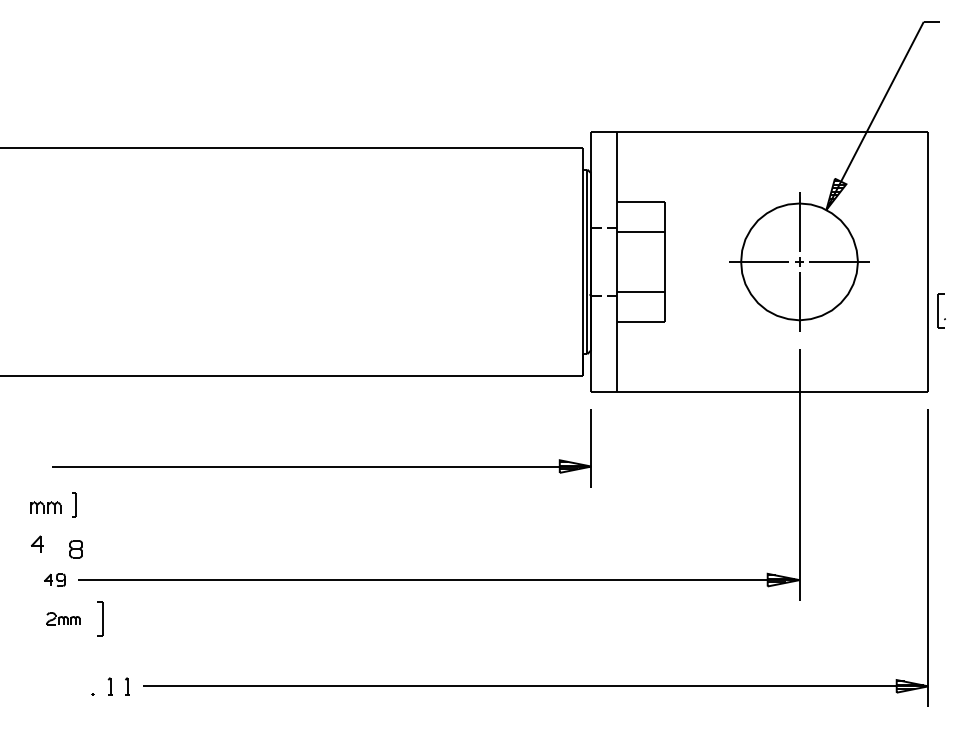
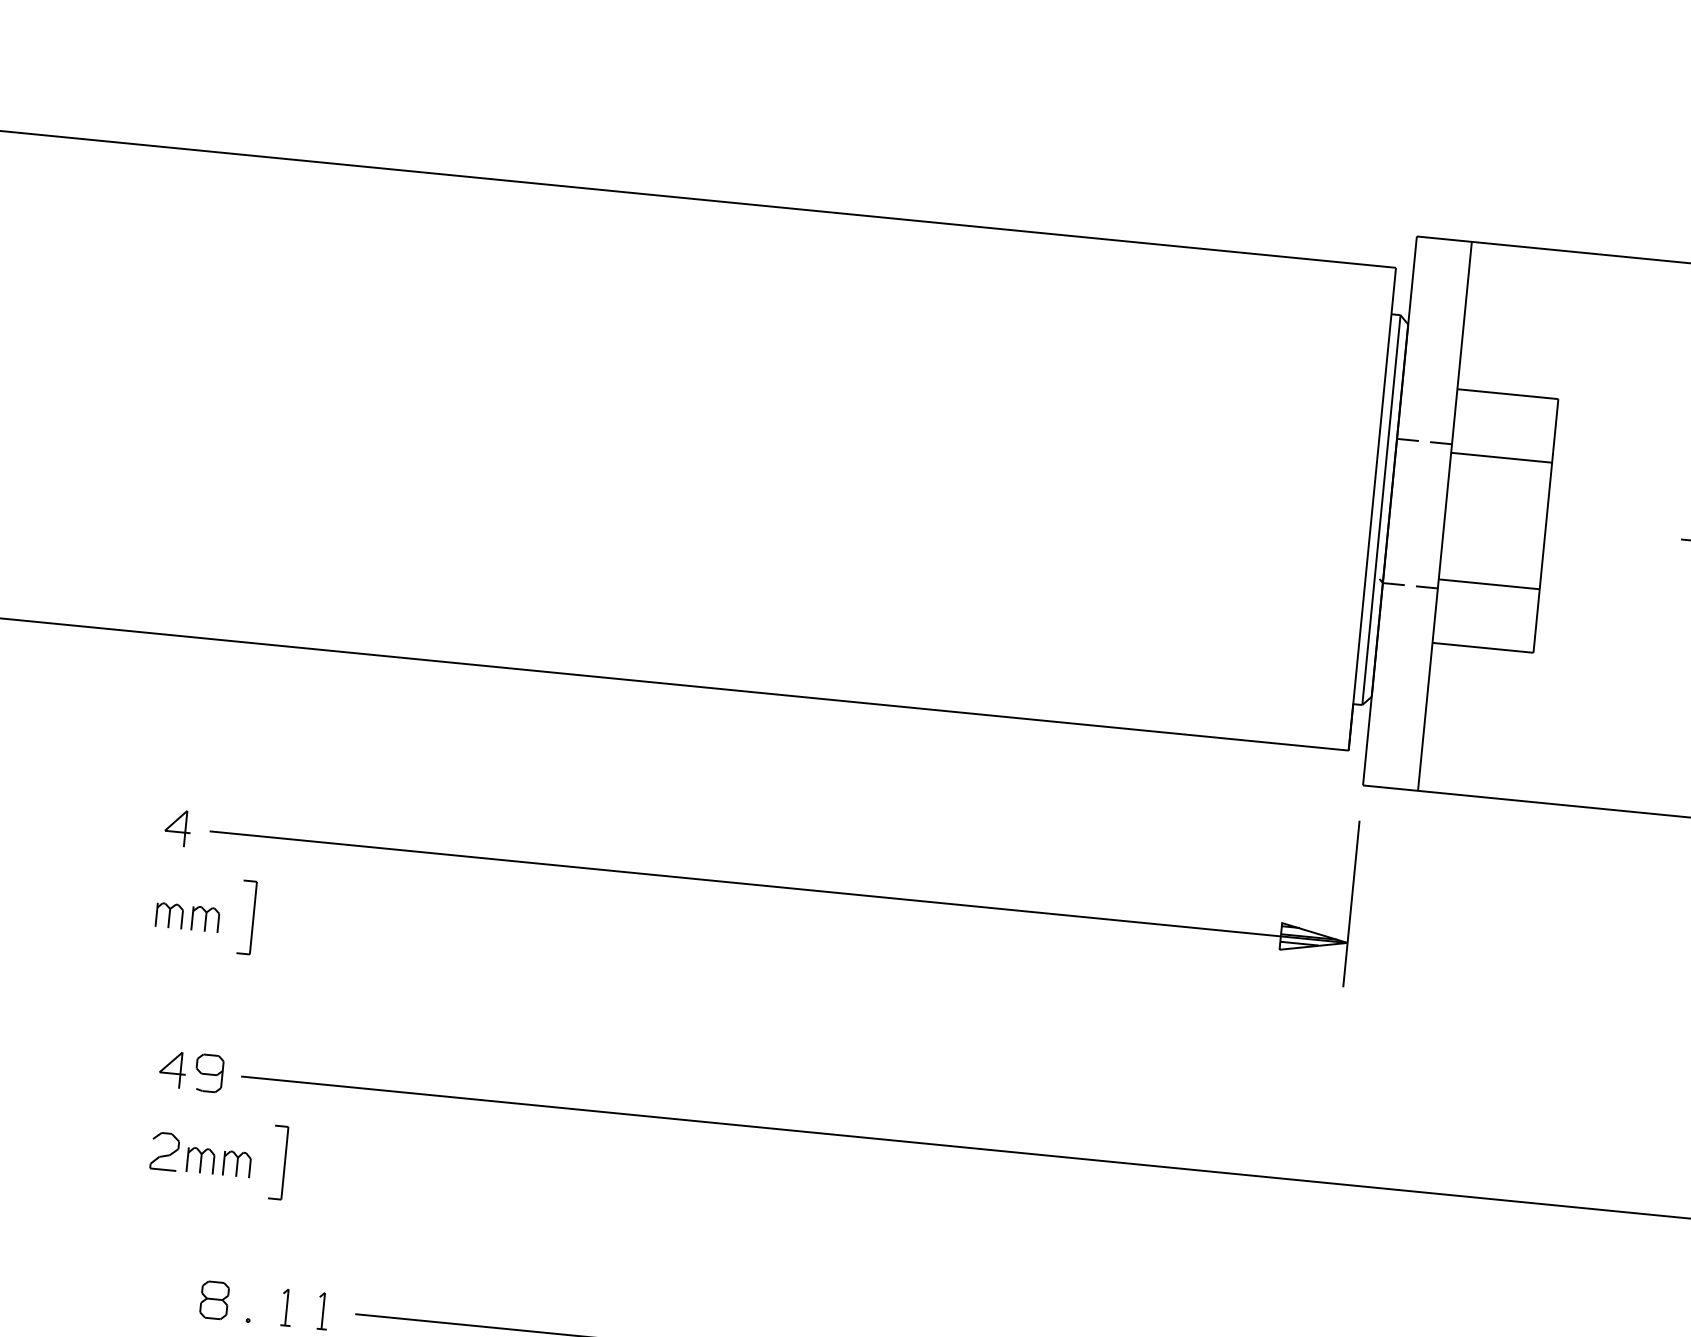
part: (74, 504) -> (248, 916), size x1.43
part: (37, 543) -> (178, 826), moved
part: (75, 549) -> (212, 1300), moved
part: (54, 580) -> (190, 1072), size x1.43
part: (63, 618) -> (201, 1154), size x1.43

